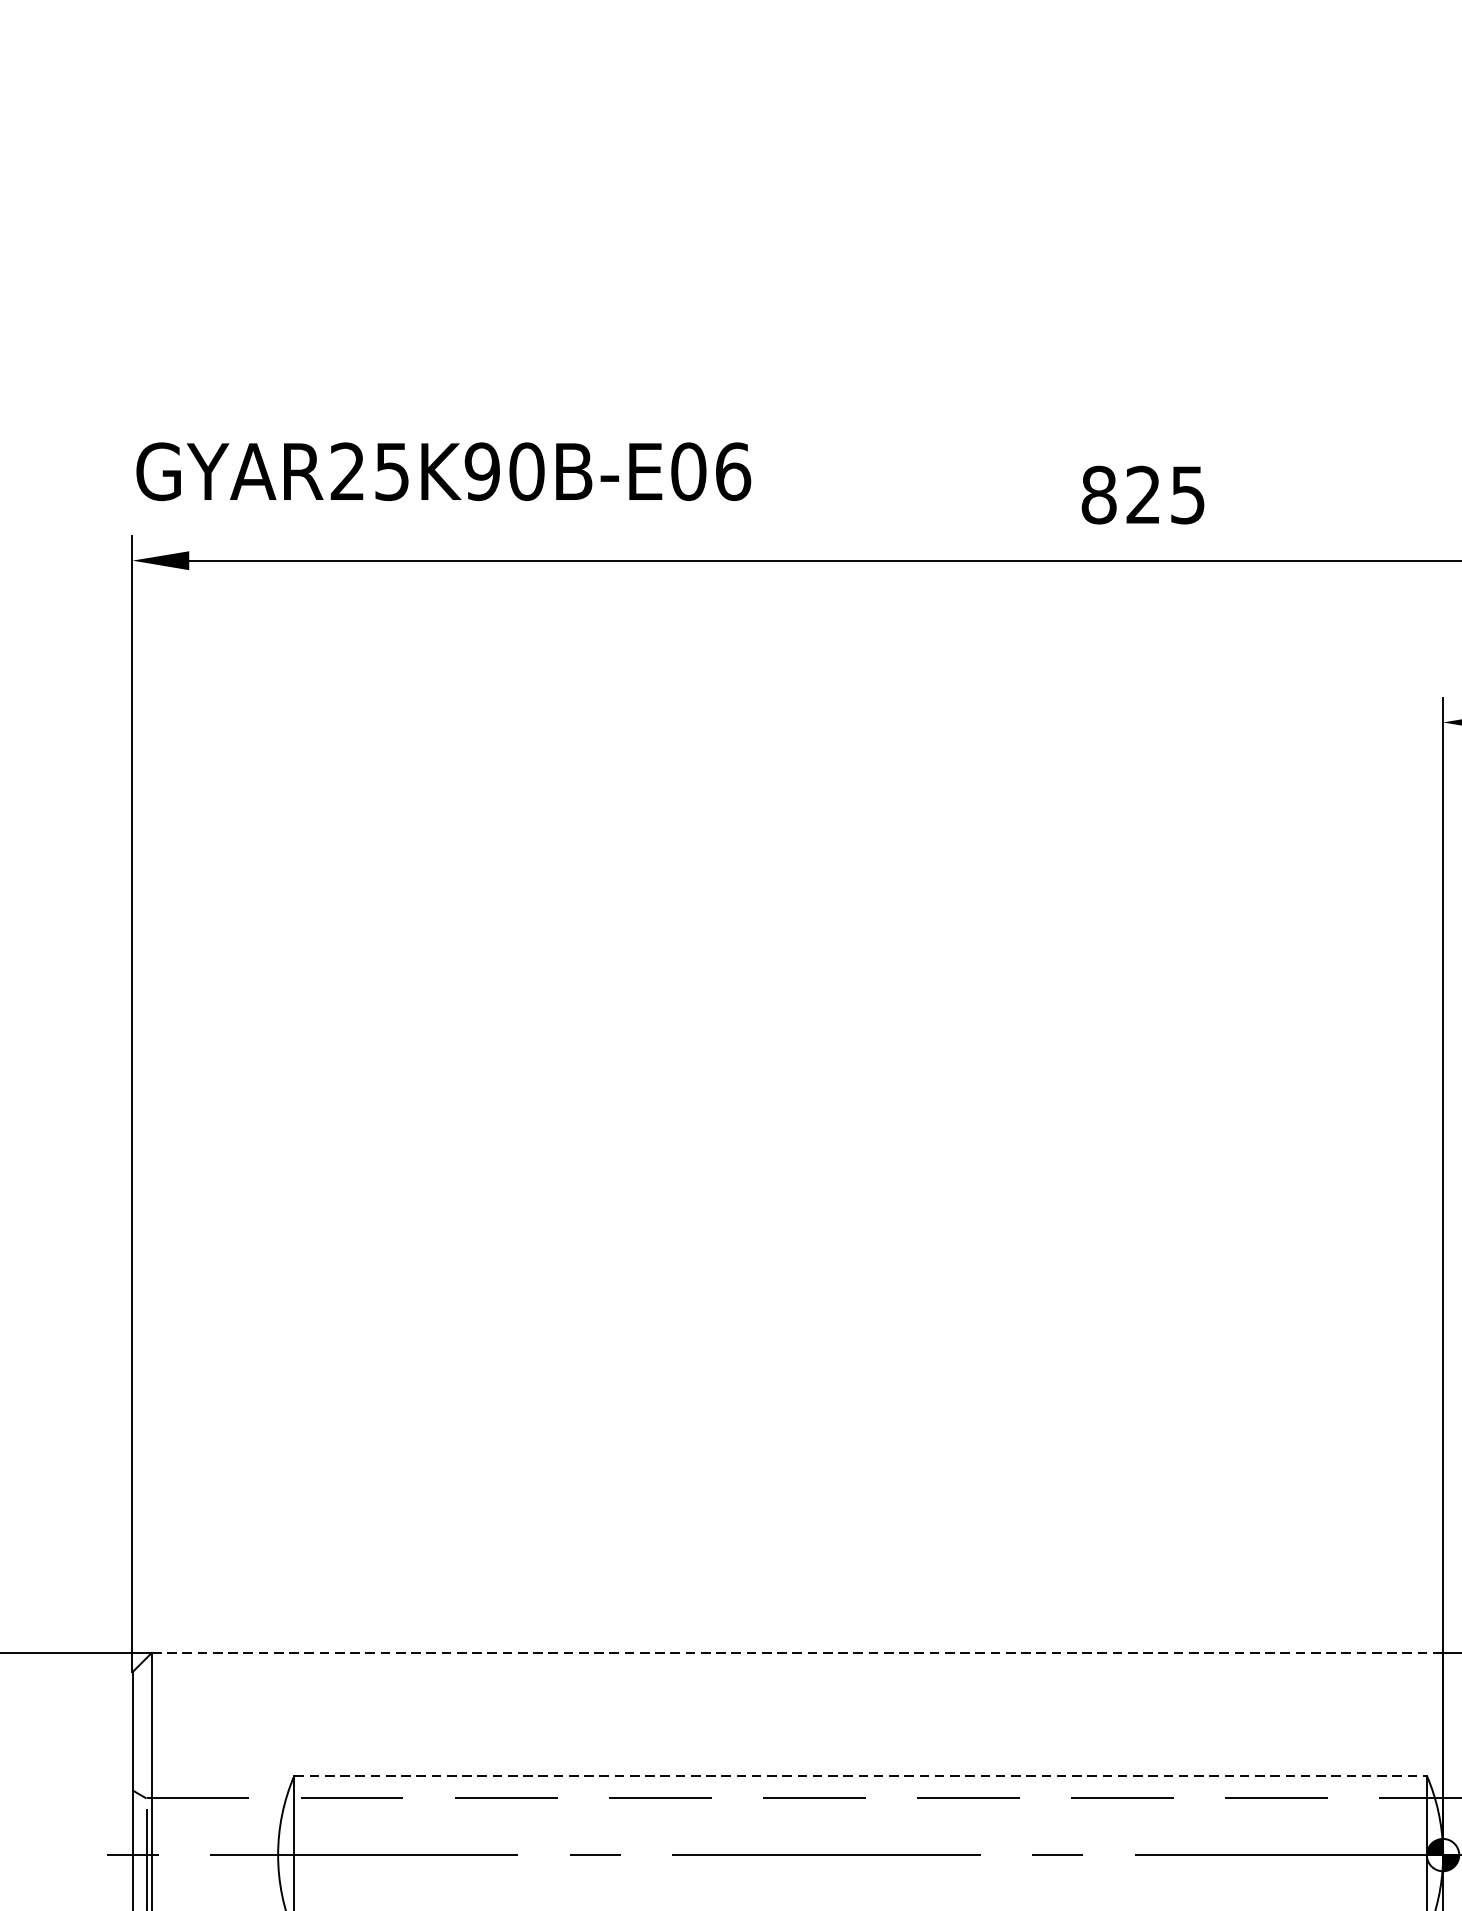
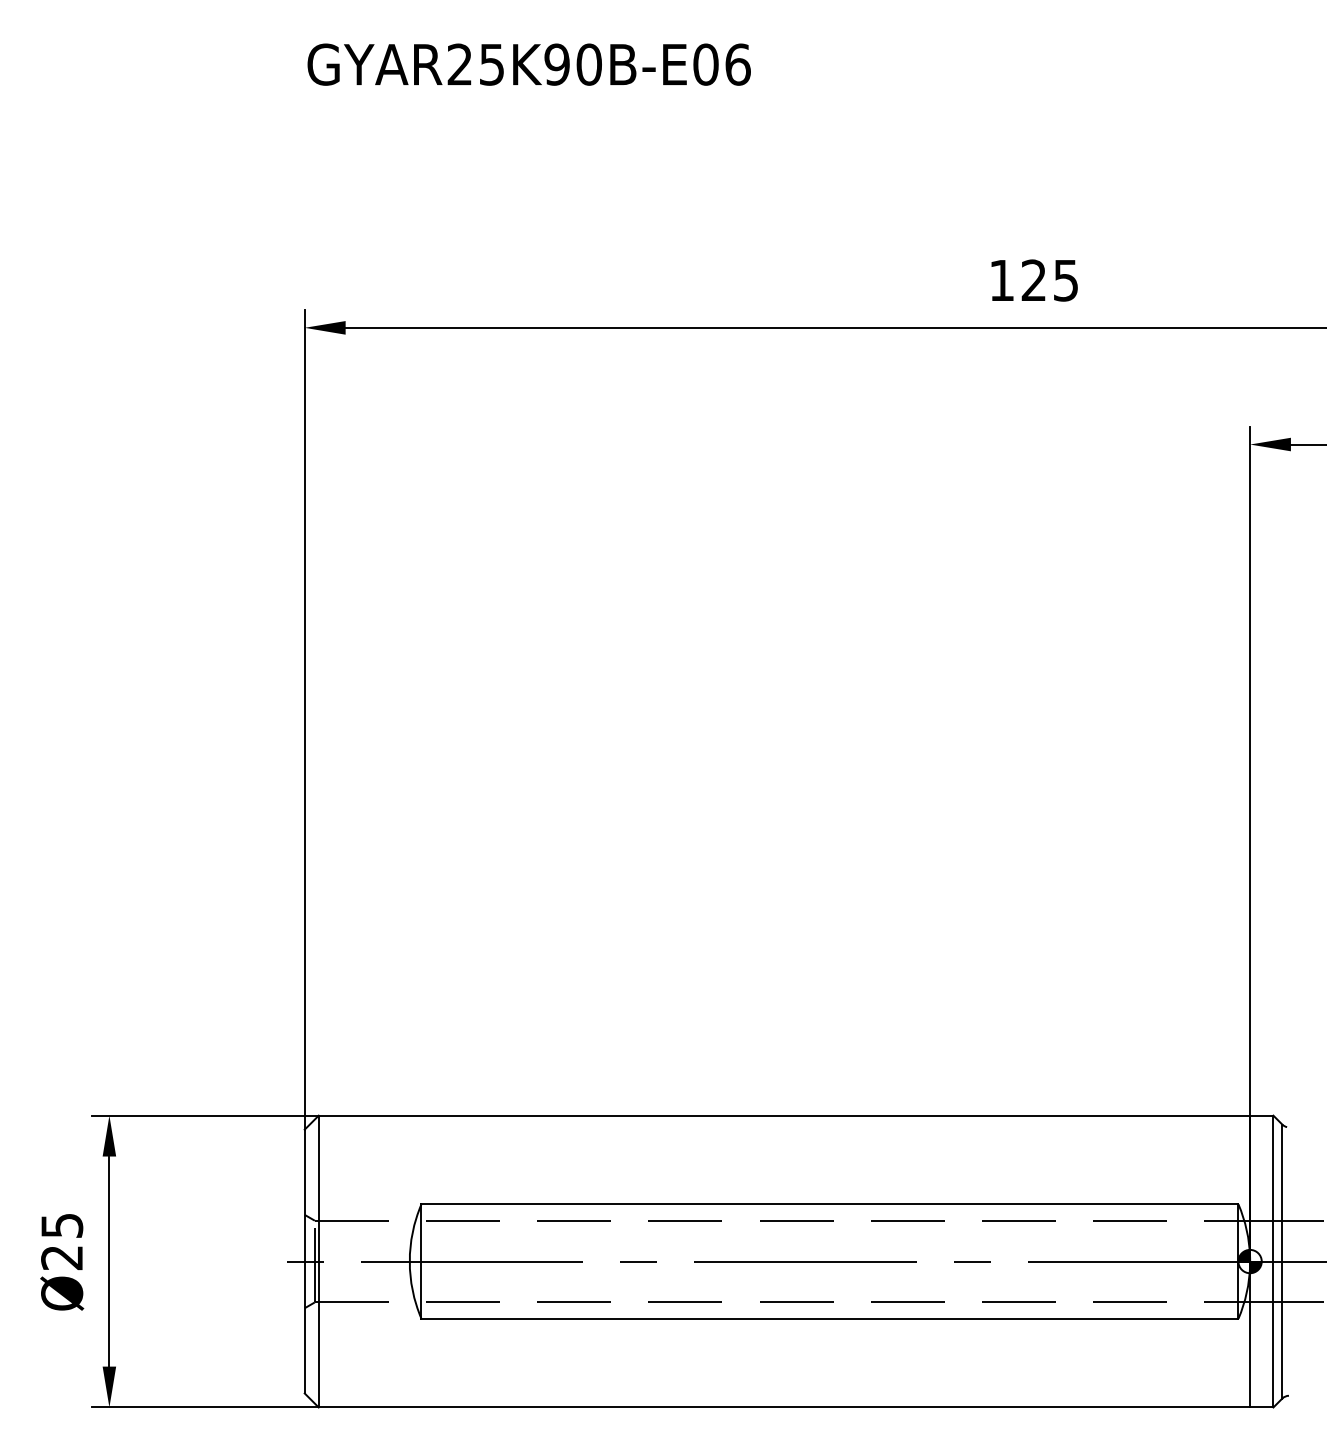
text: (442, 471) -> (528, 64), moved
text: (1098, 495) -> (1001, 280), 825 -> 125
line: (797, 1652) -> (784, 1115), dashed -> solid
line: (859, 1775) -> (829, 1204), dashed -> solid

